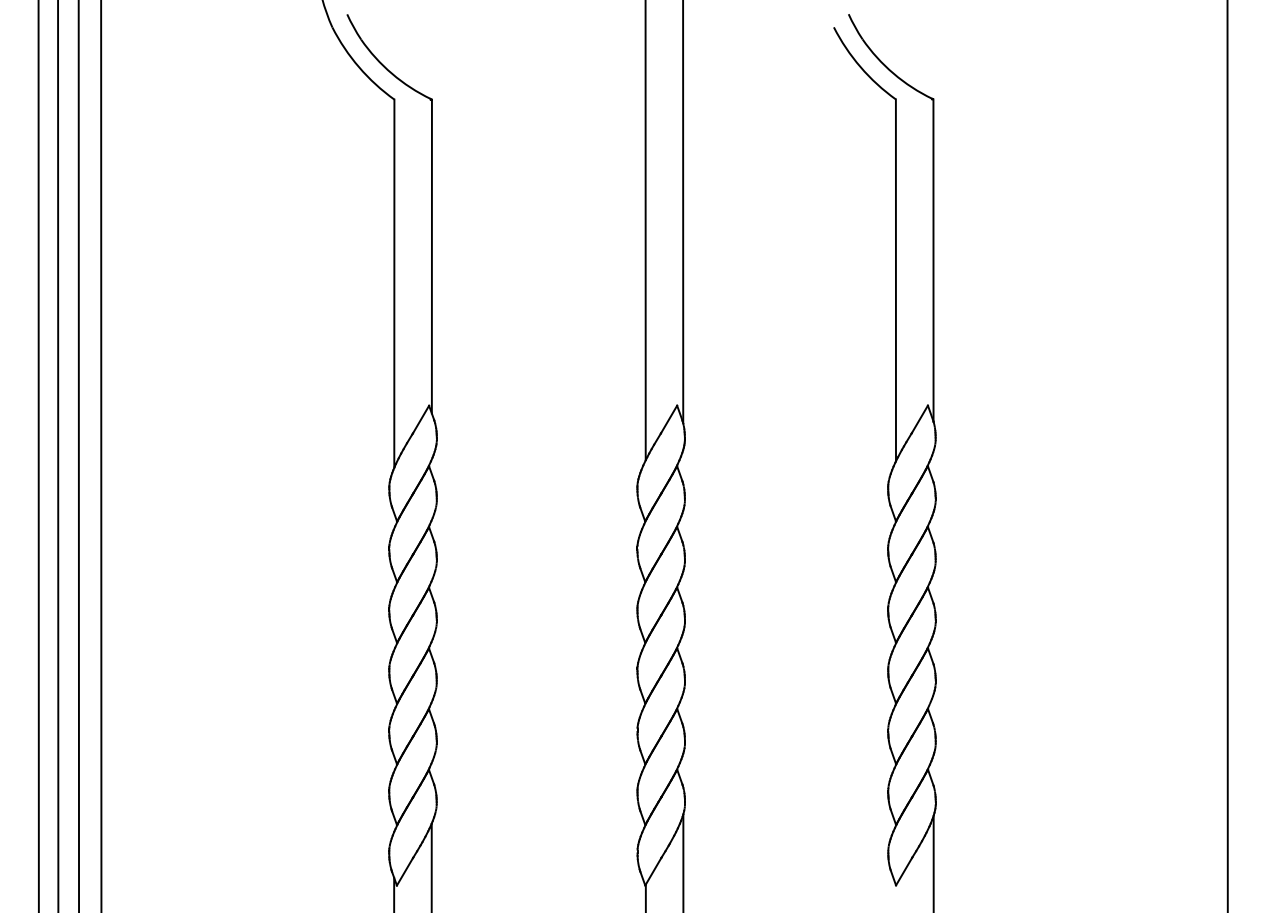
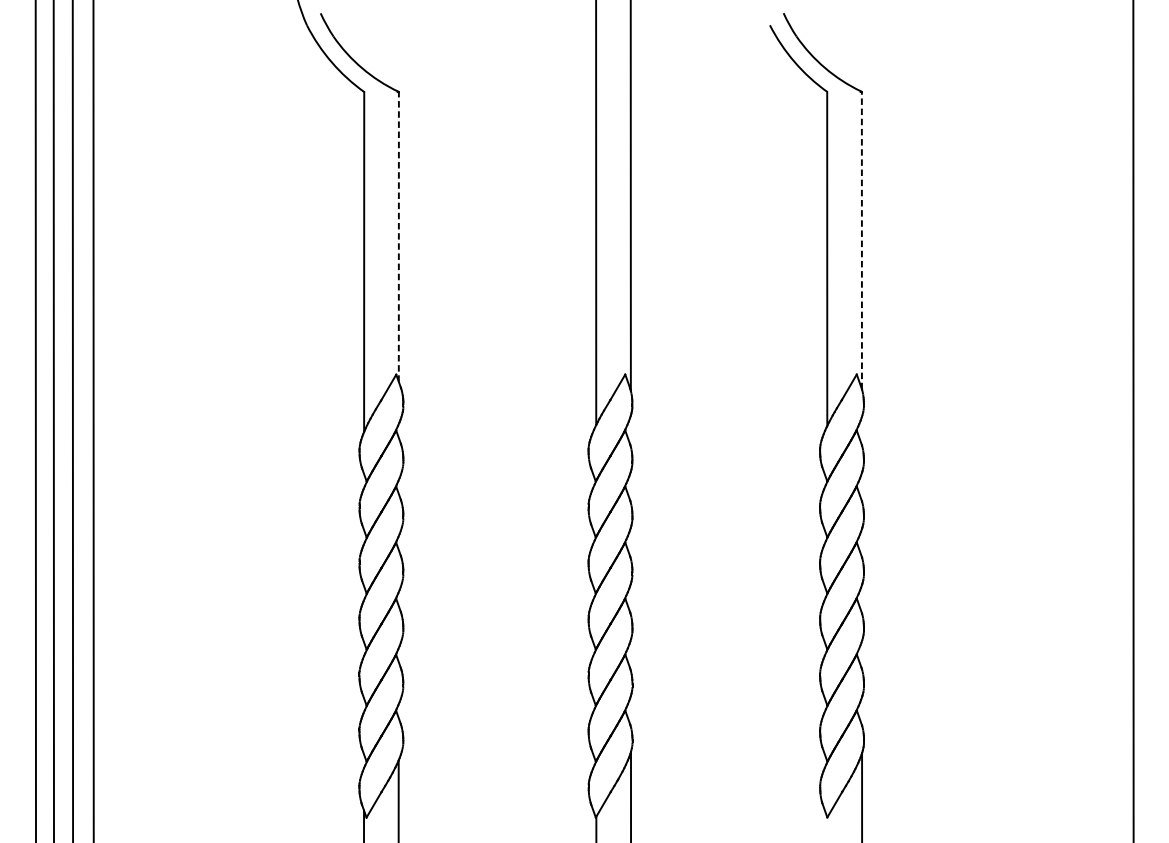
line: (431, 256) -> (398, 236), solid -> dashed
line: (933, 260) -> (861, 240), solid -> dashed

